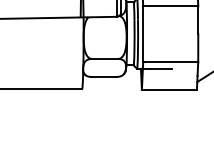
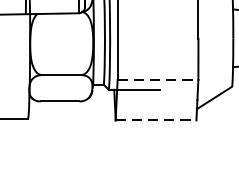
line: (170, 62) -> (157, 80), solid -> dashed
line: (169, 89) -> (156, 119), solid -> dashed

